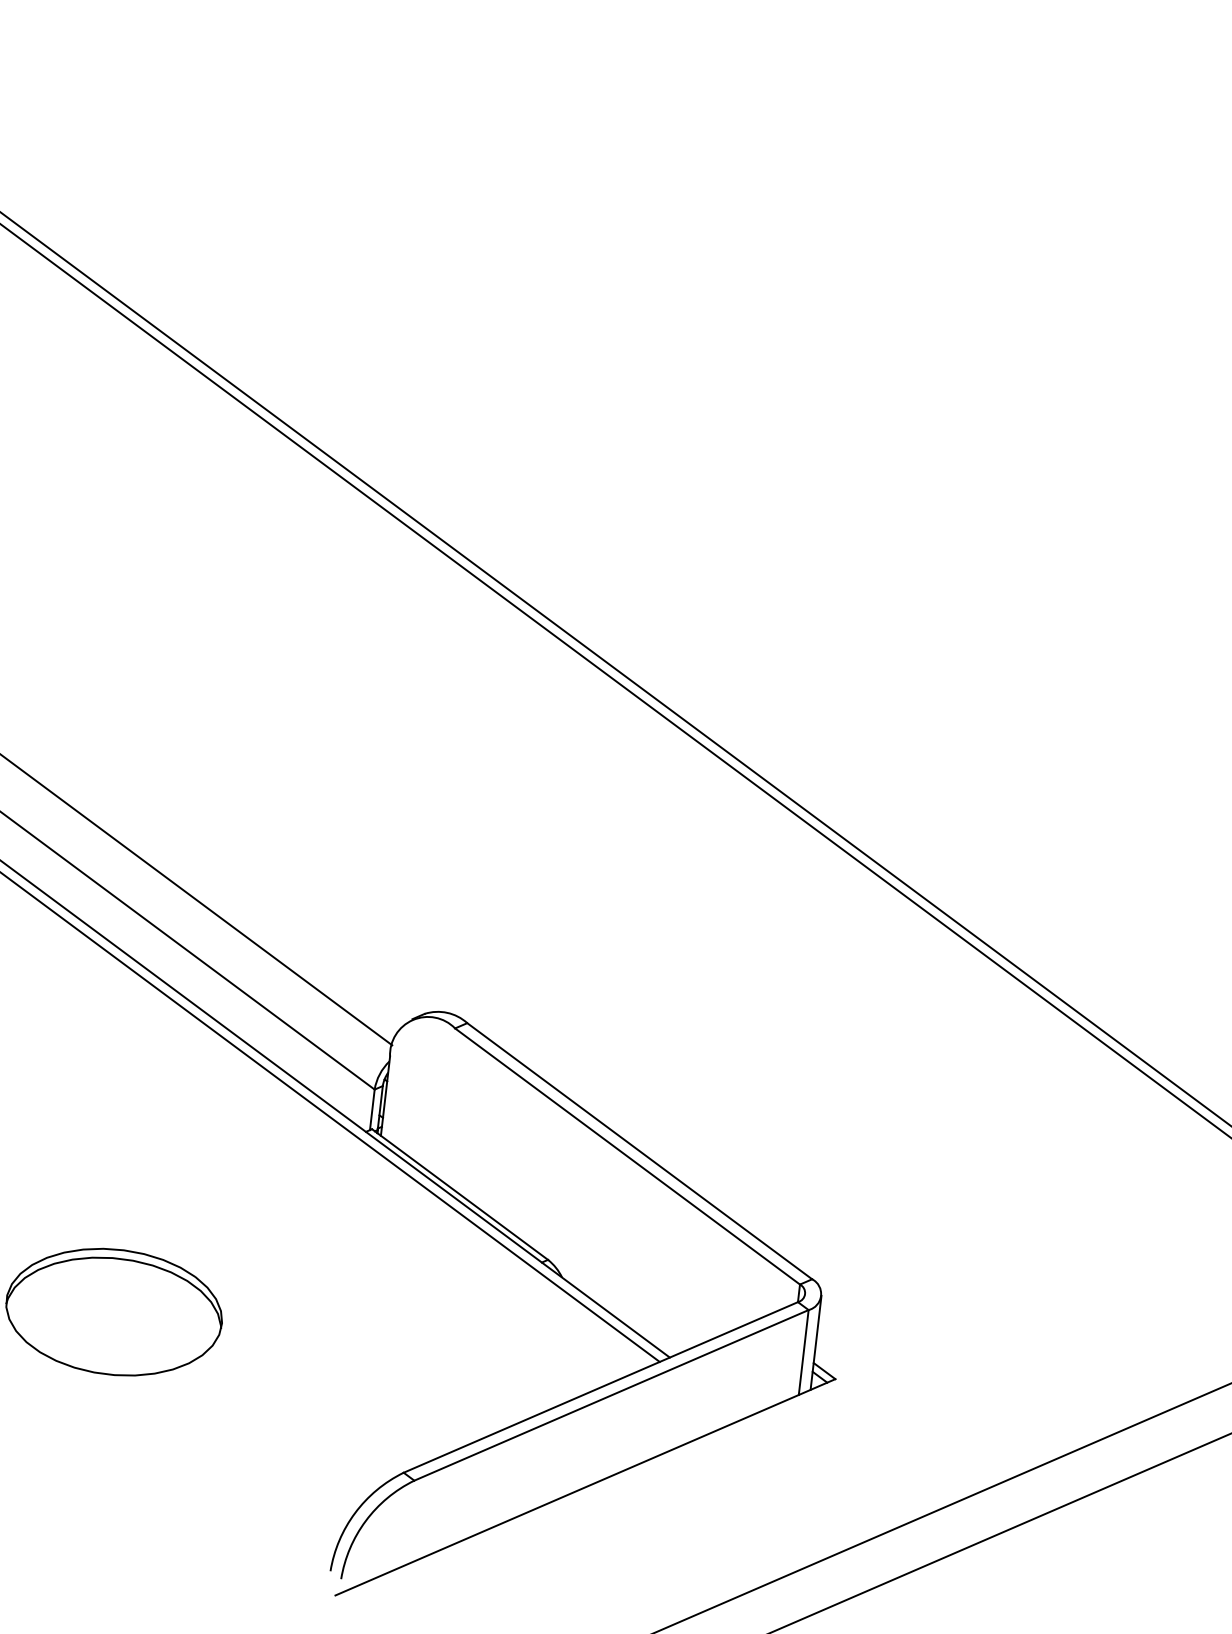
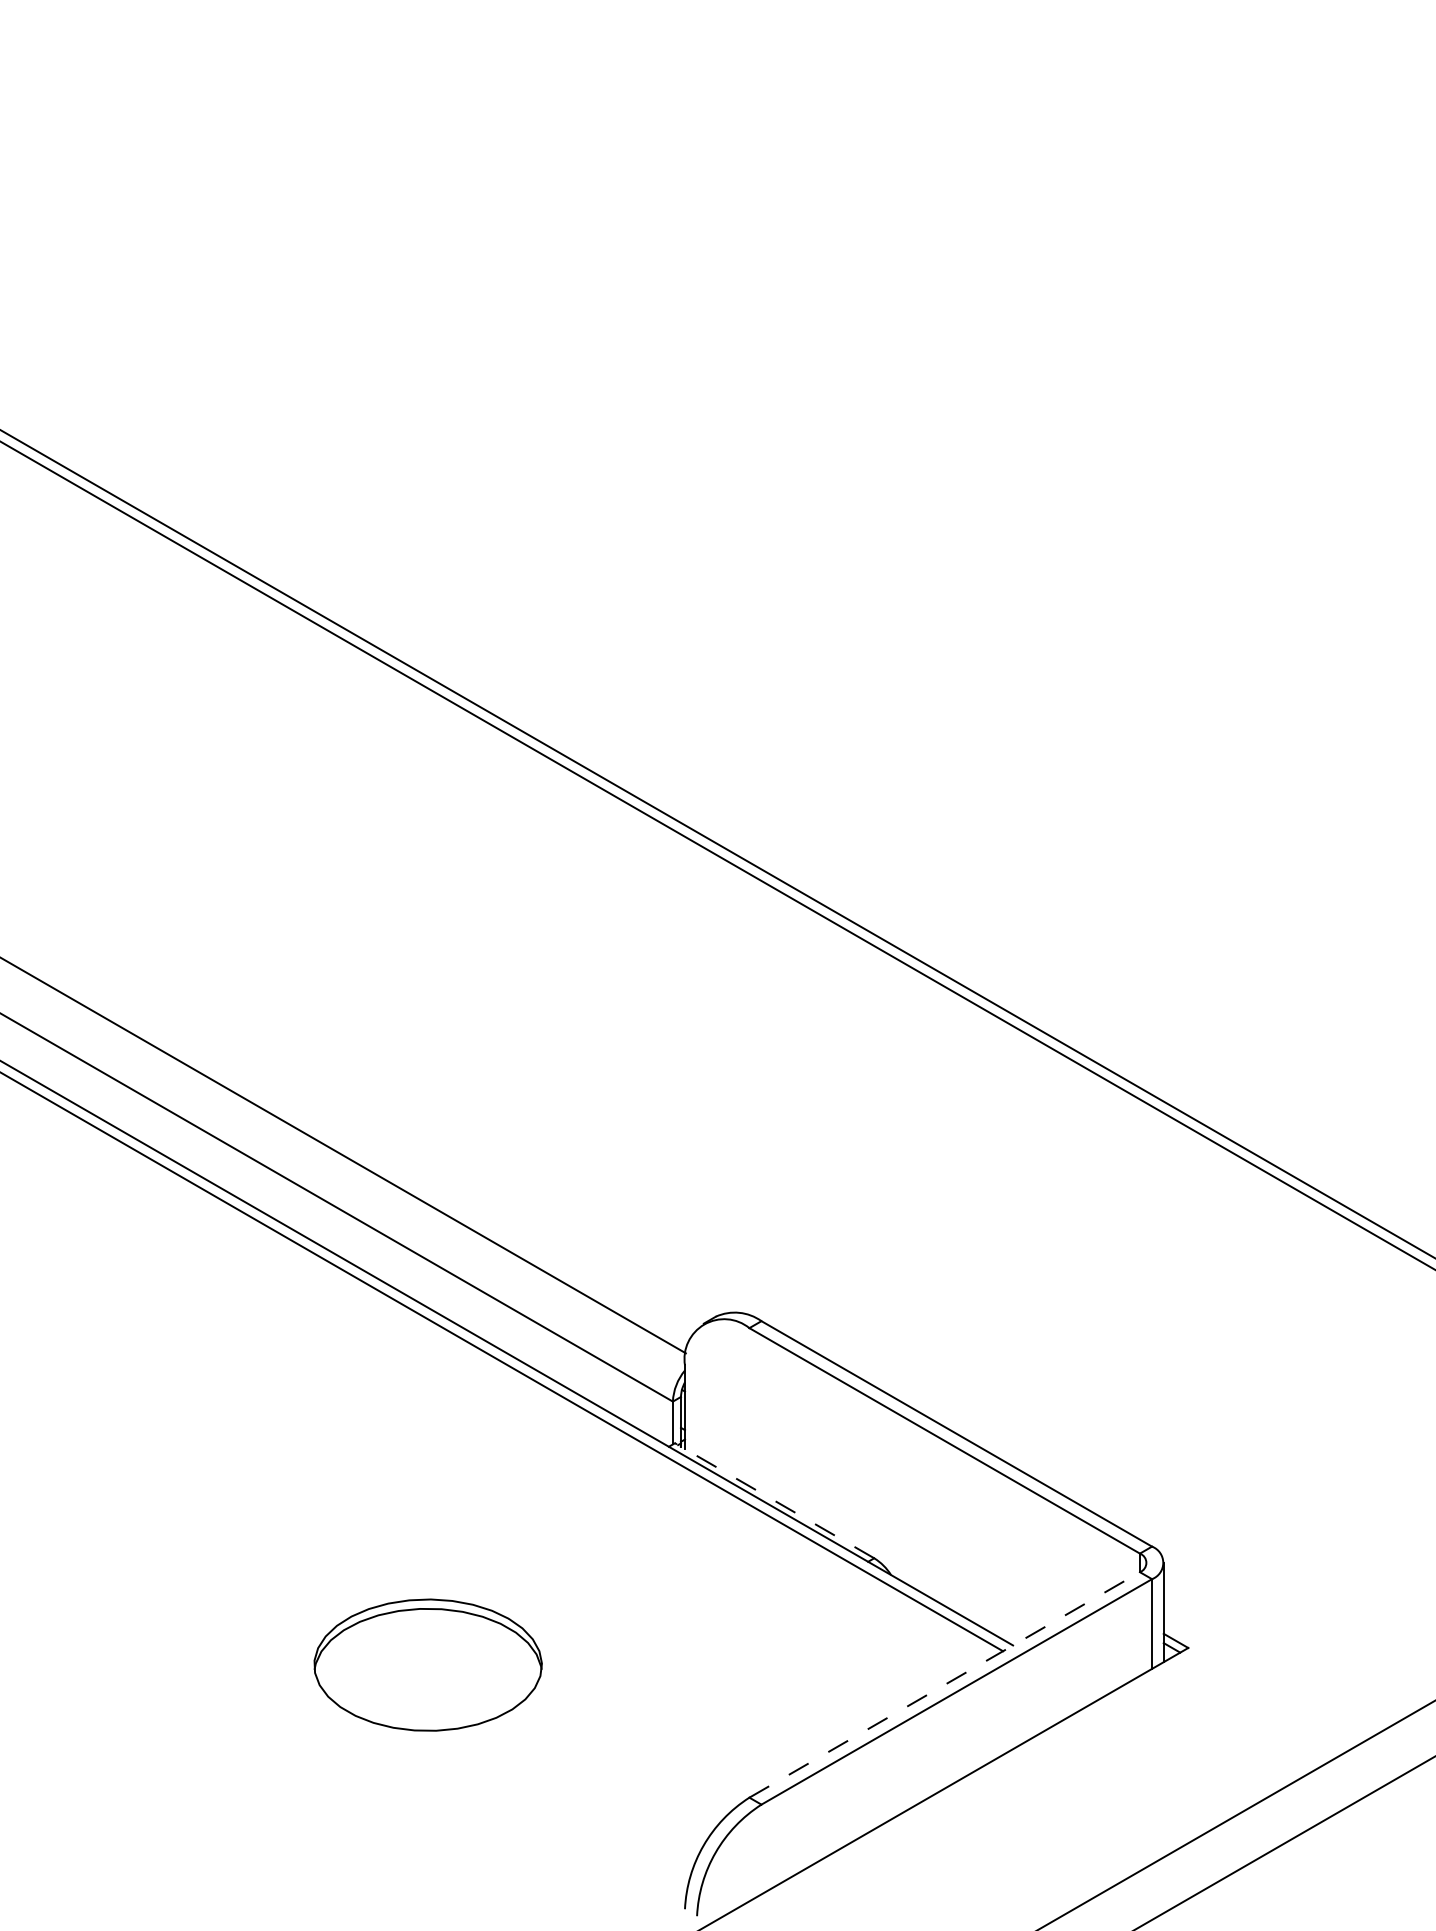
line: (459, 1194) -> (774, 1500), solid -> dashed
line: (601, 1387) -> (945, 1684), solid -> dashed

